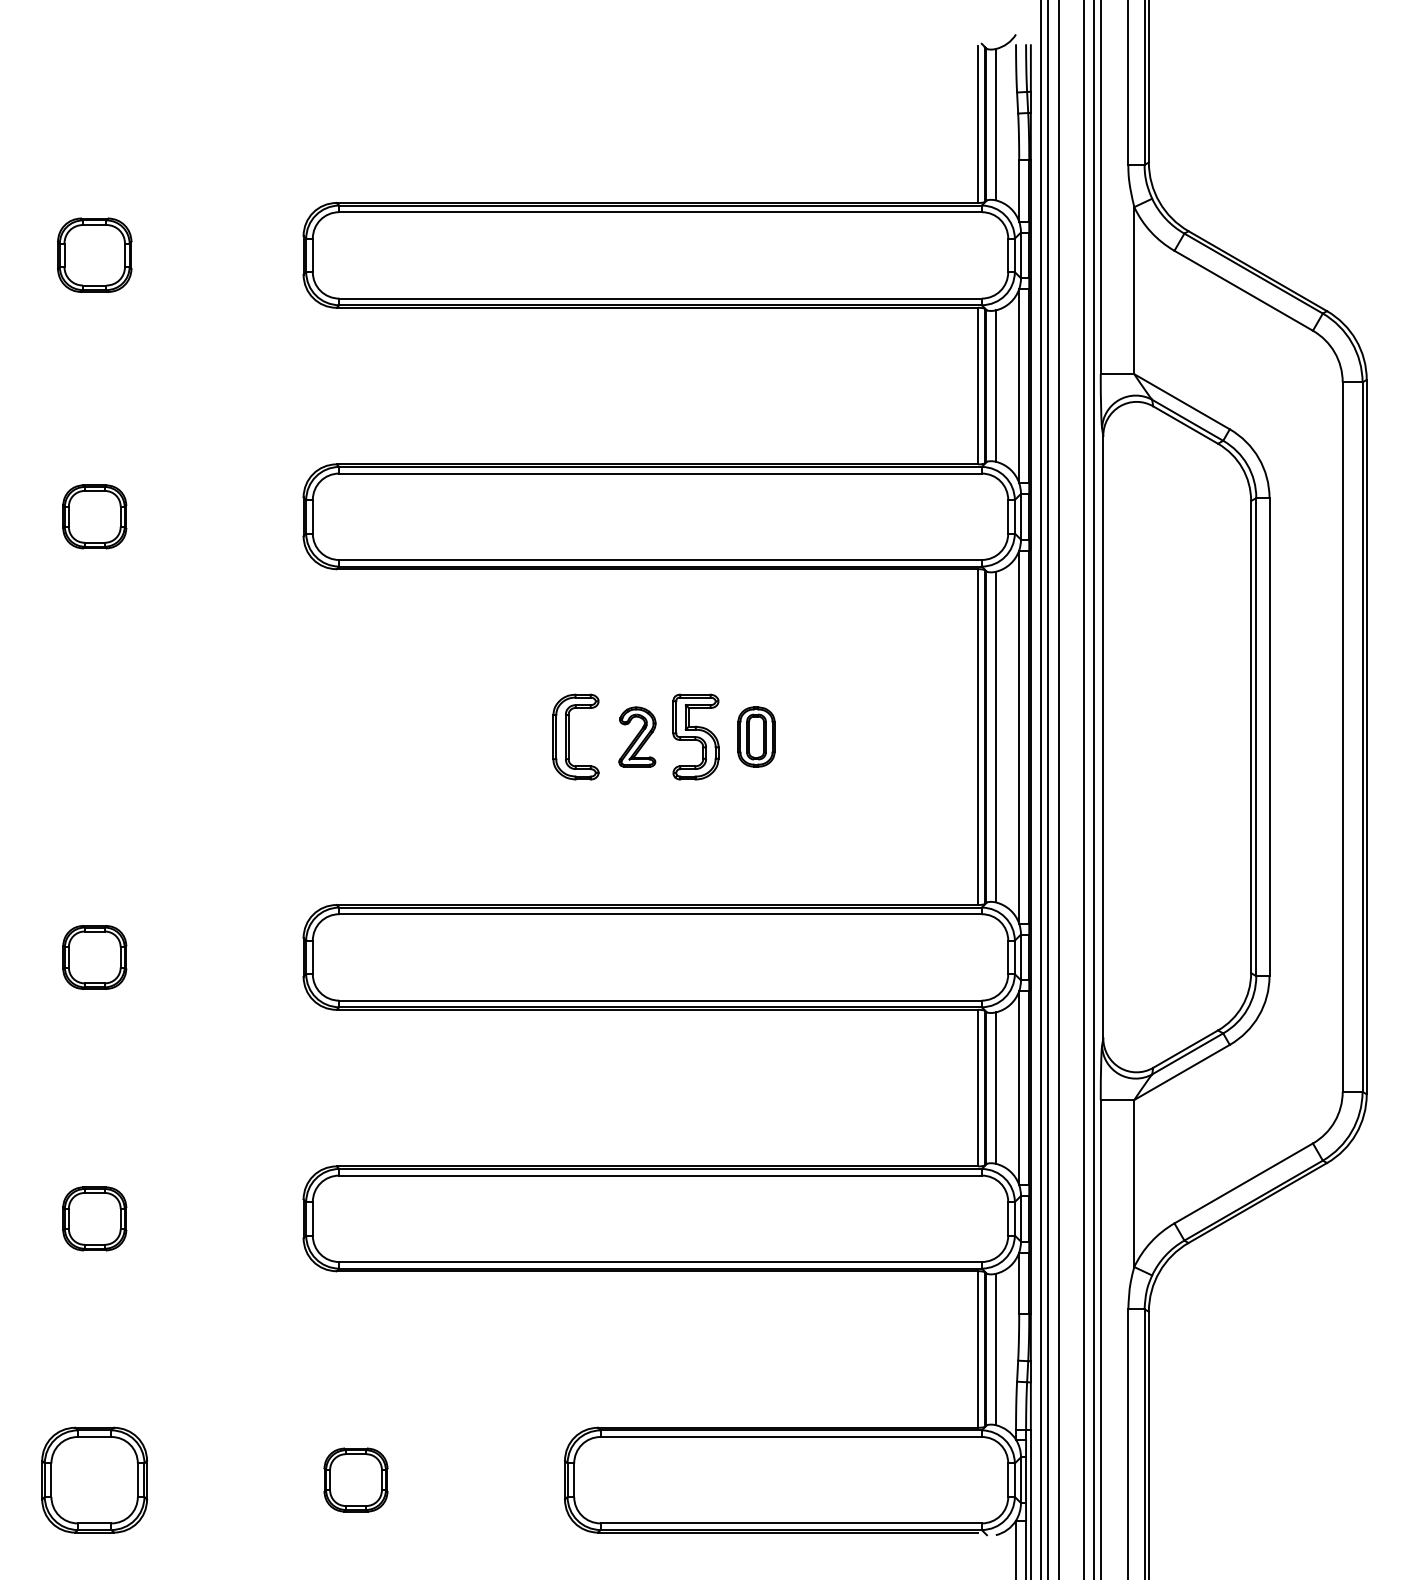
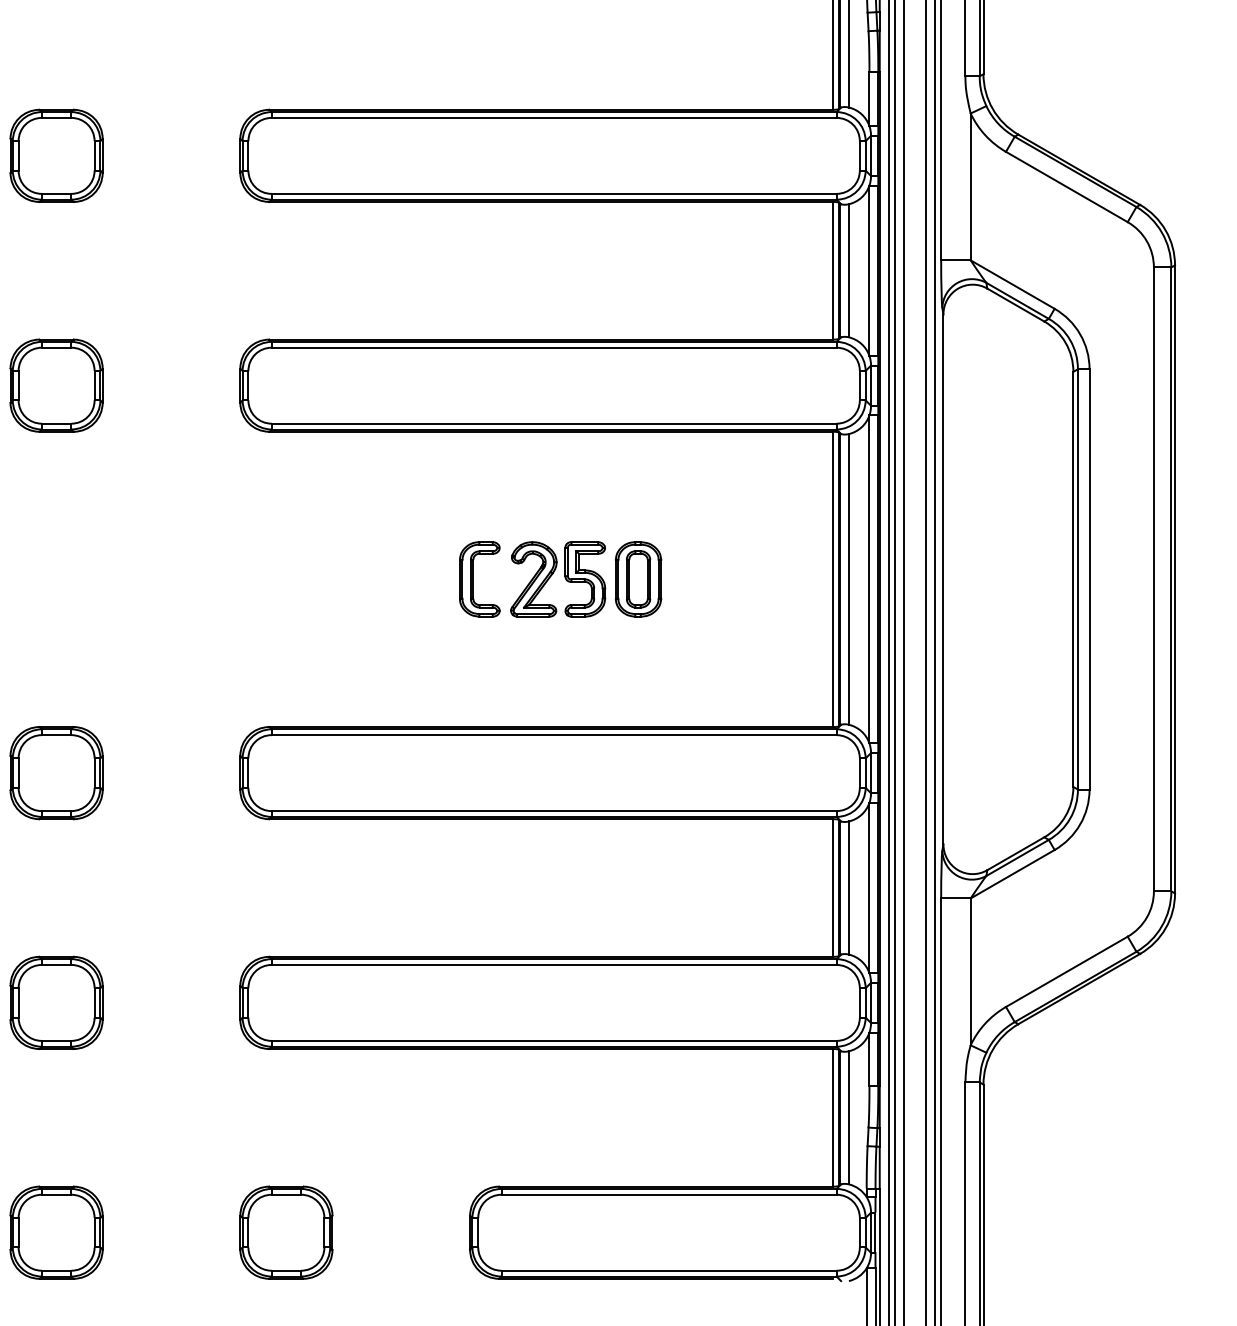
part: (94, 254) -> (56, 155), size x1.43
part: (94, 516) -> (56, 385), size x1.67
part: (637, 736) -> (533, 578), size x1.43
part: (756, 736) -> (638, 578), size x1.43
part: (94, 957) -> (56, 773), size x1.67
part: (94, 1218) -> (56, 1002), size x1.67
part: (355, 1479) -> (285, 1232), size x1.67

